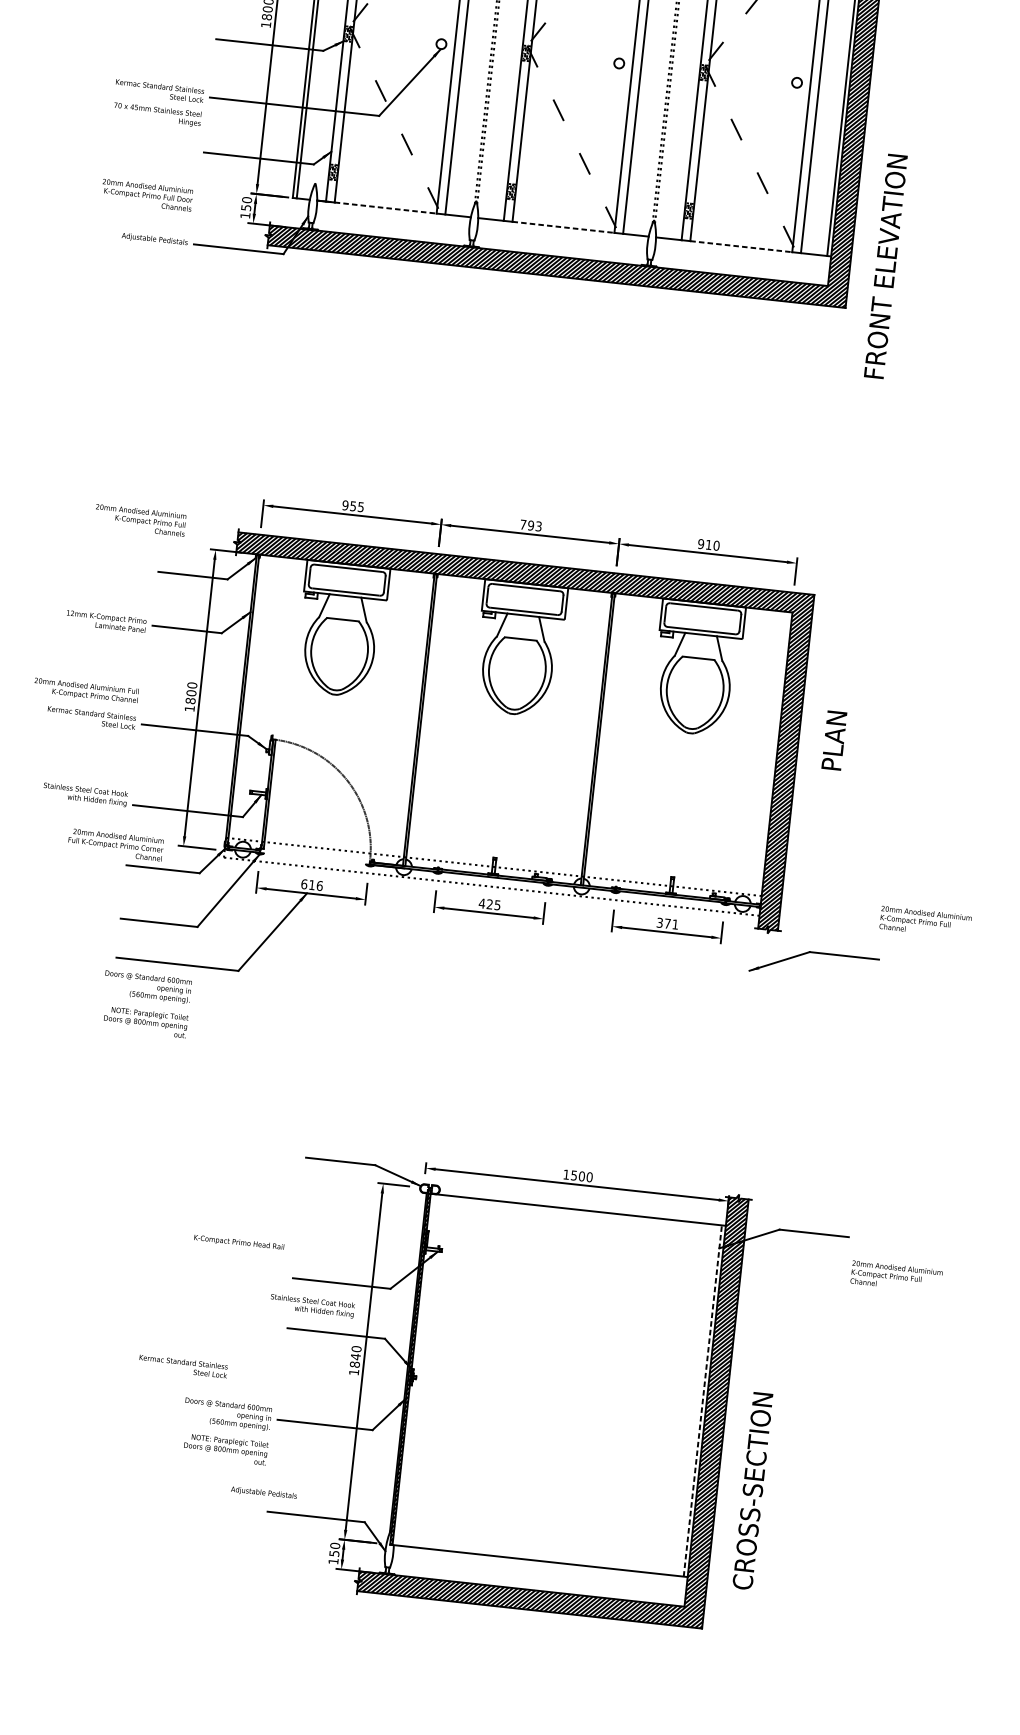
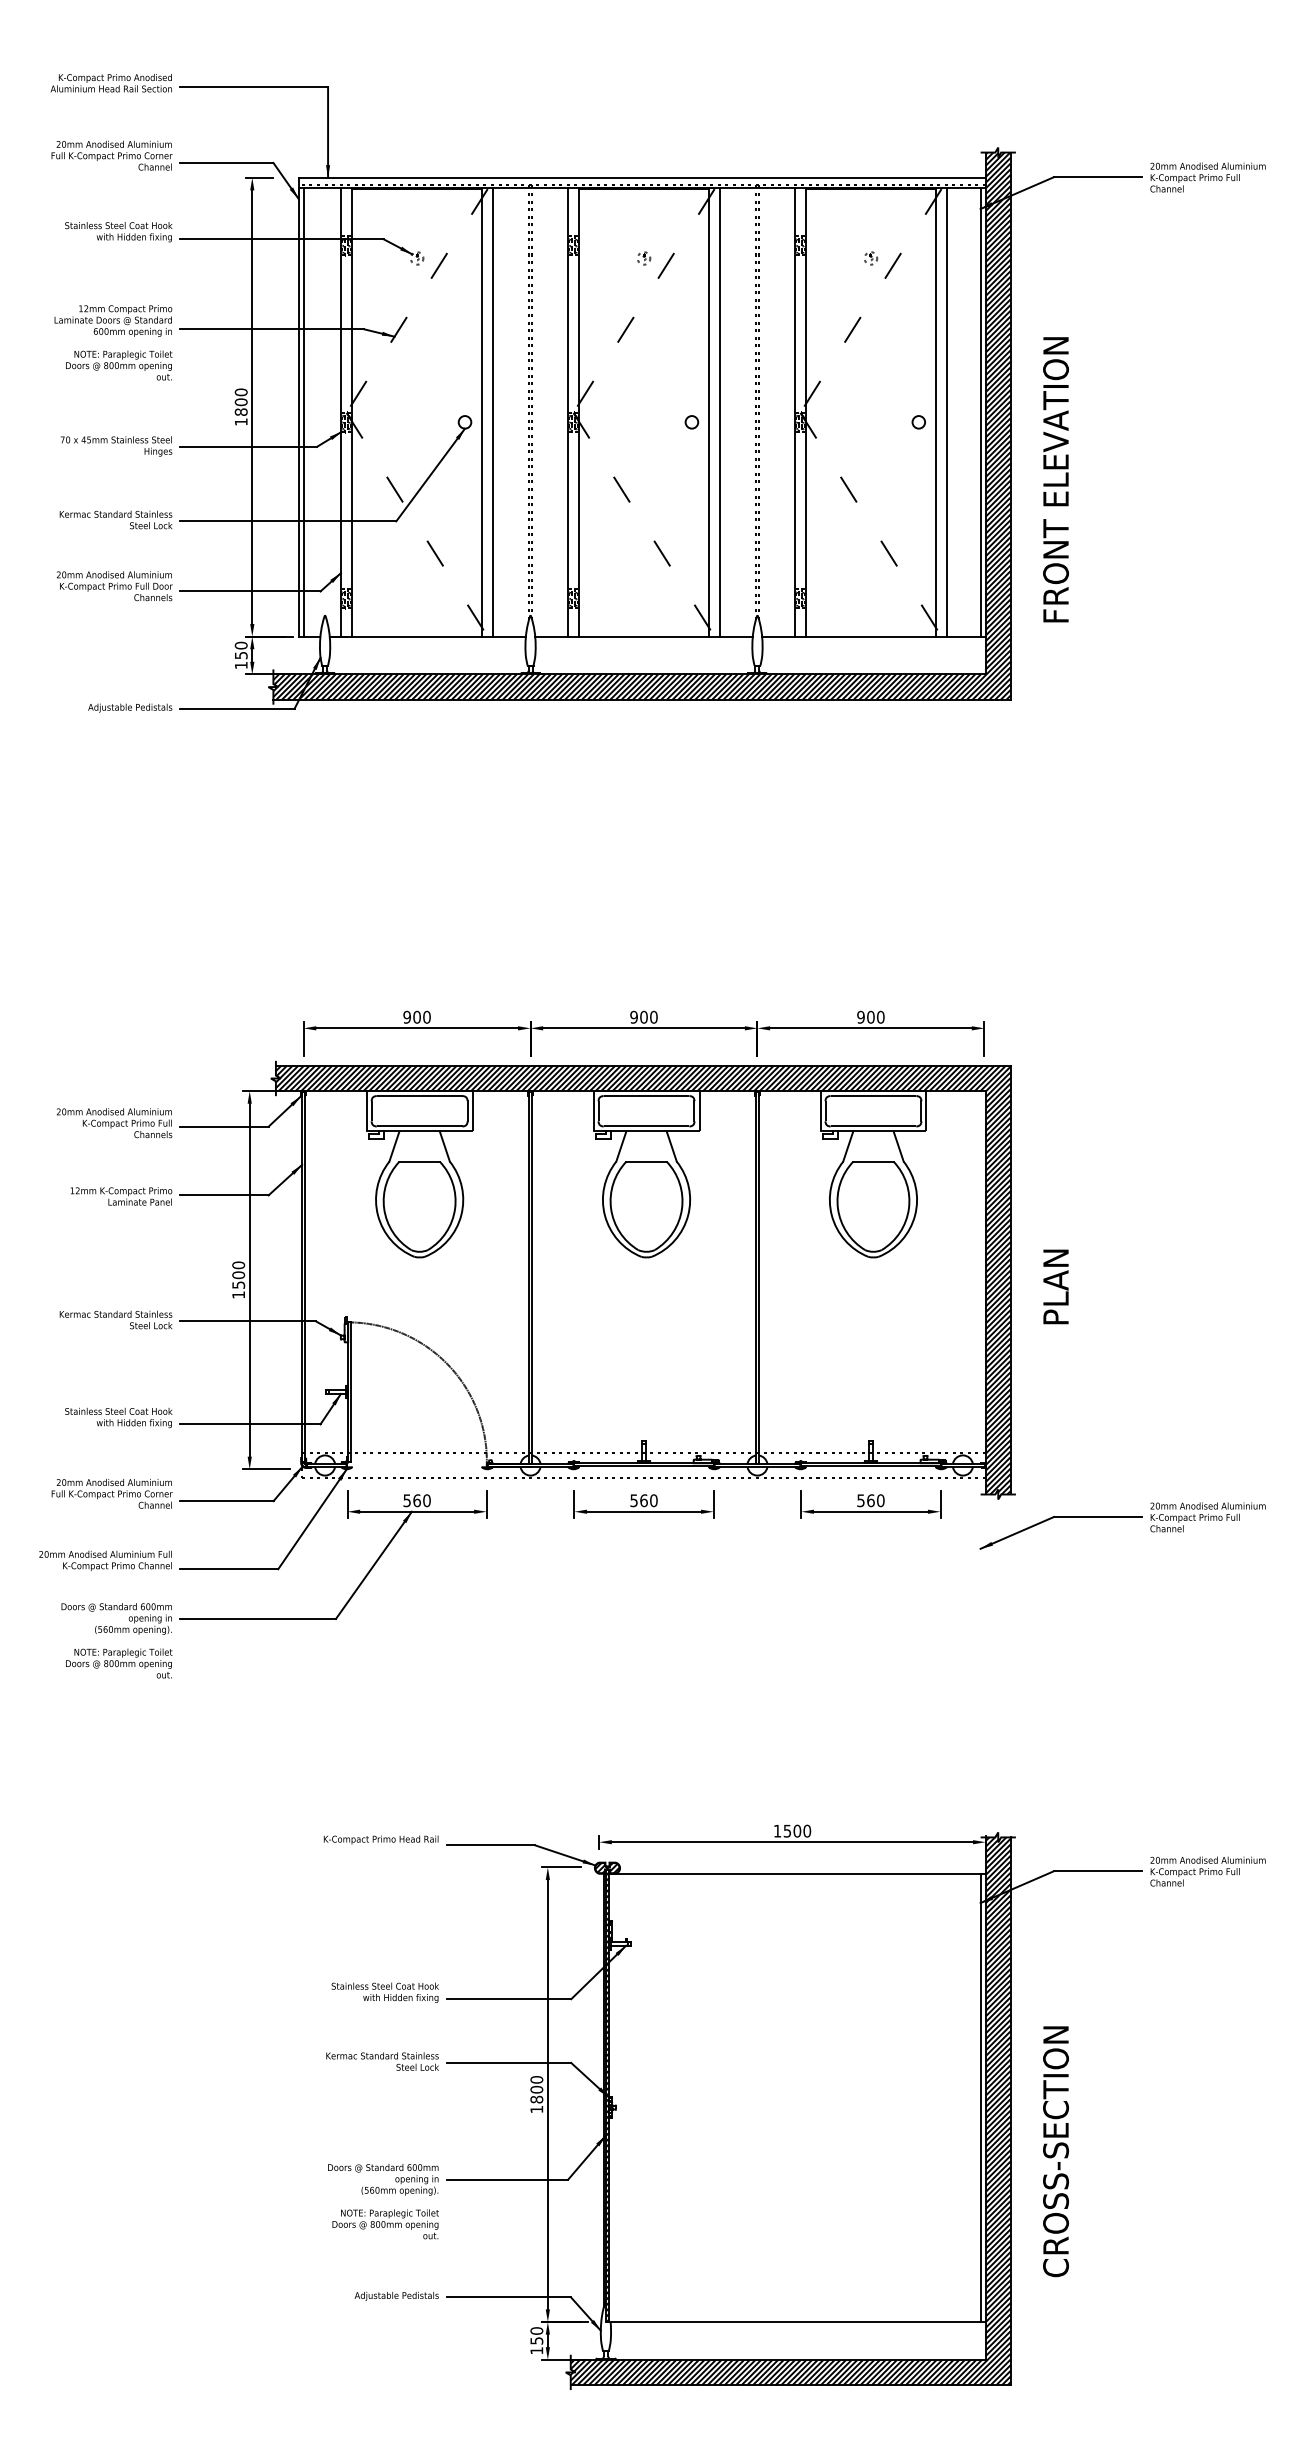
text: (157, 114) -> (116, 446), moved
text: (147, 195) -> (114, 586), moved
line: (385, 207) -> (417, 636), dashed -> solid
line: (563, 227) -> (644, 636), dashed -> solid
line: (741, 246) -> (871, 636), dashed -> solid
text: (885, 266) -> (1055, 479), moved
text: (356, 506) -> (421, 1016), 955 -> 900
text: (140, 520) -> (114, 1123), moved
text: (530, 524) -> (643, 1016), 793 -> 900
text: (708, 544) -> (870, 1016), 910 -> 900
text: (86, 690) -> (105, 1560), moved
text: (190, 700) -> (238, 1284), 1800 -> 1500
text: (833, 740) -> (1055, 1286), moved
text: (115, 844) -> (111, 1493), moved
text: (311, 884) -> (416, 1500), 616 -> 560
text: (489, 904) -> (643, 1500), 425 -> 560
text: (925, 922) -> (1207, 1517), moved
text: (667, 923) -> (870, 1500), 371 -> 560
text: (145, 1004) -> (116, 1640), moved
hatch: (430, 1188) -> (607, 1867), added
text: (238, 1242) -> (380, 1839), moved
text: (896, 1276) -> (1207, 1871), moved
text: (311, 1305) -> (384, 1992), moved
text: (355, 1356) -> (536, 2089), 1840 -> 1800
text: (183, 1366) -> (382, 2061), moved
line: (702, 1400) -> (980, 2097), dashed -> solid
text: (752, 1490) -> (1055, 2151), moved
text: (263, 1493) -> (396, 2296), moved

